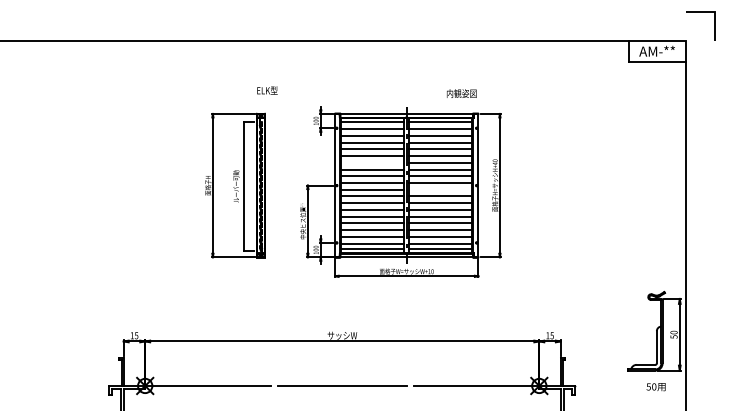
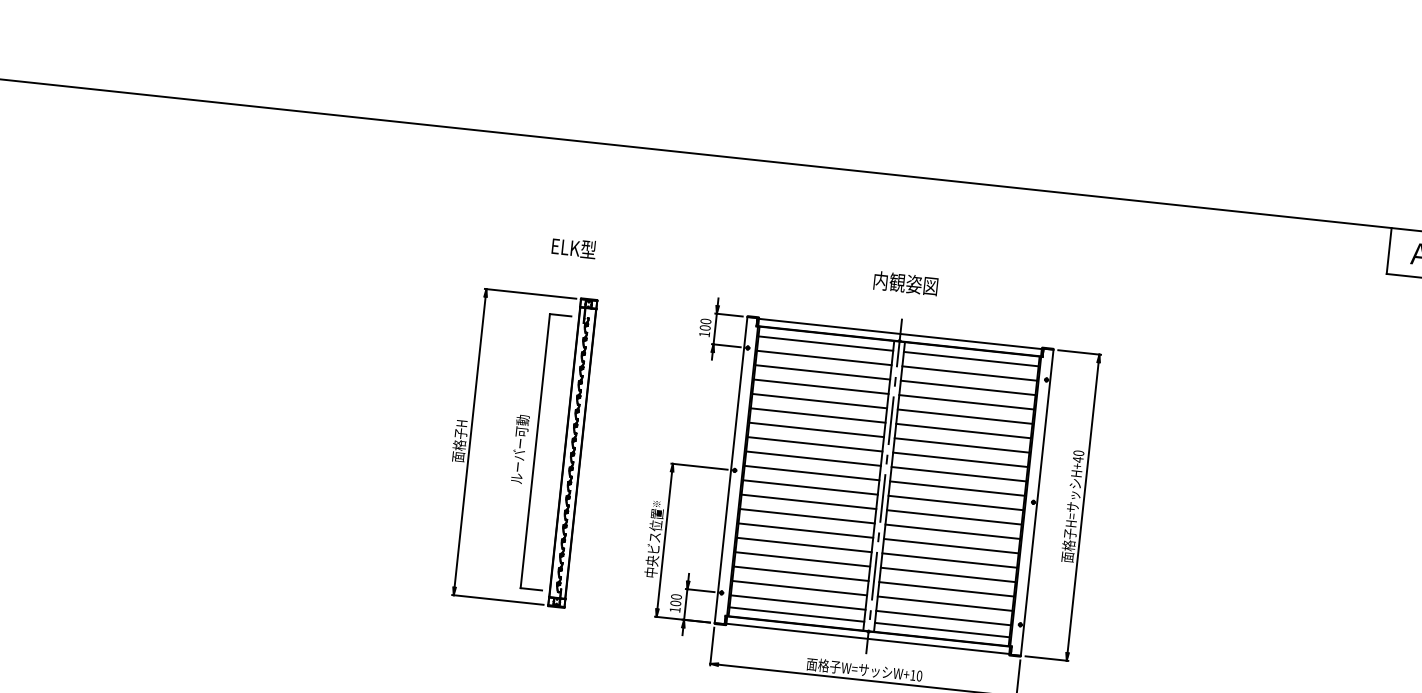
text: (267, 90) -> (574, 247), moved
text: (461, 93) -> (905, 283), moved
line: (372, 162) -> (816, 429), added
line: (440, 189) -> (955, 502), added

